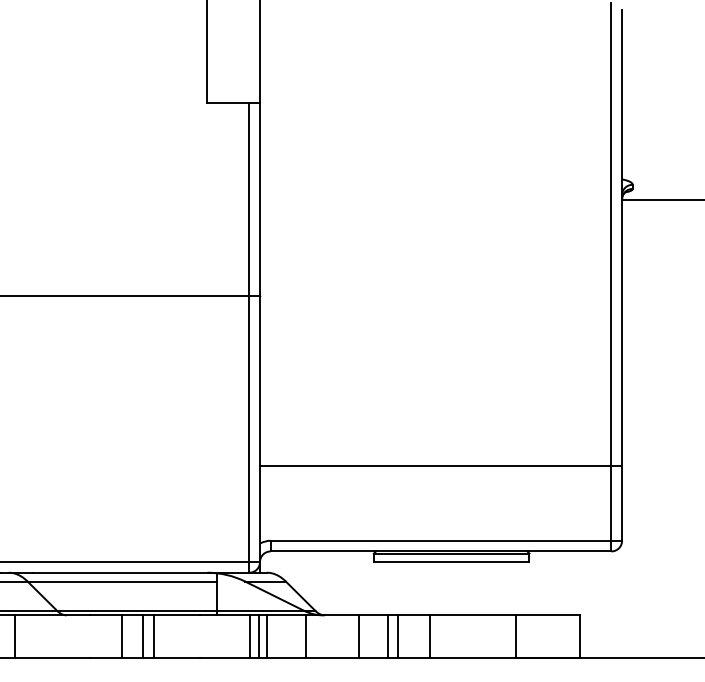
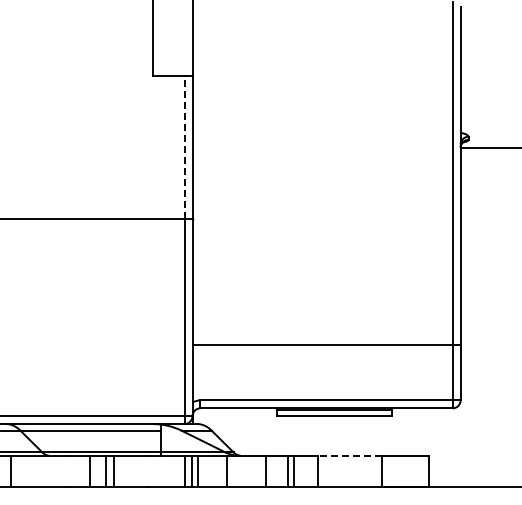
line: (249, 199) -> (184, 147), solid -> dashed
line: (472, 615) -> (349, 455), solid -> dashed

